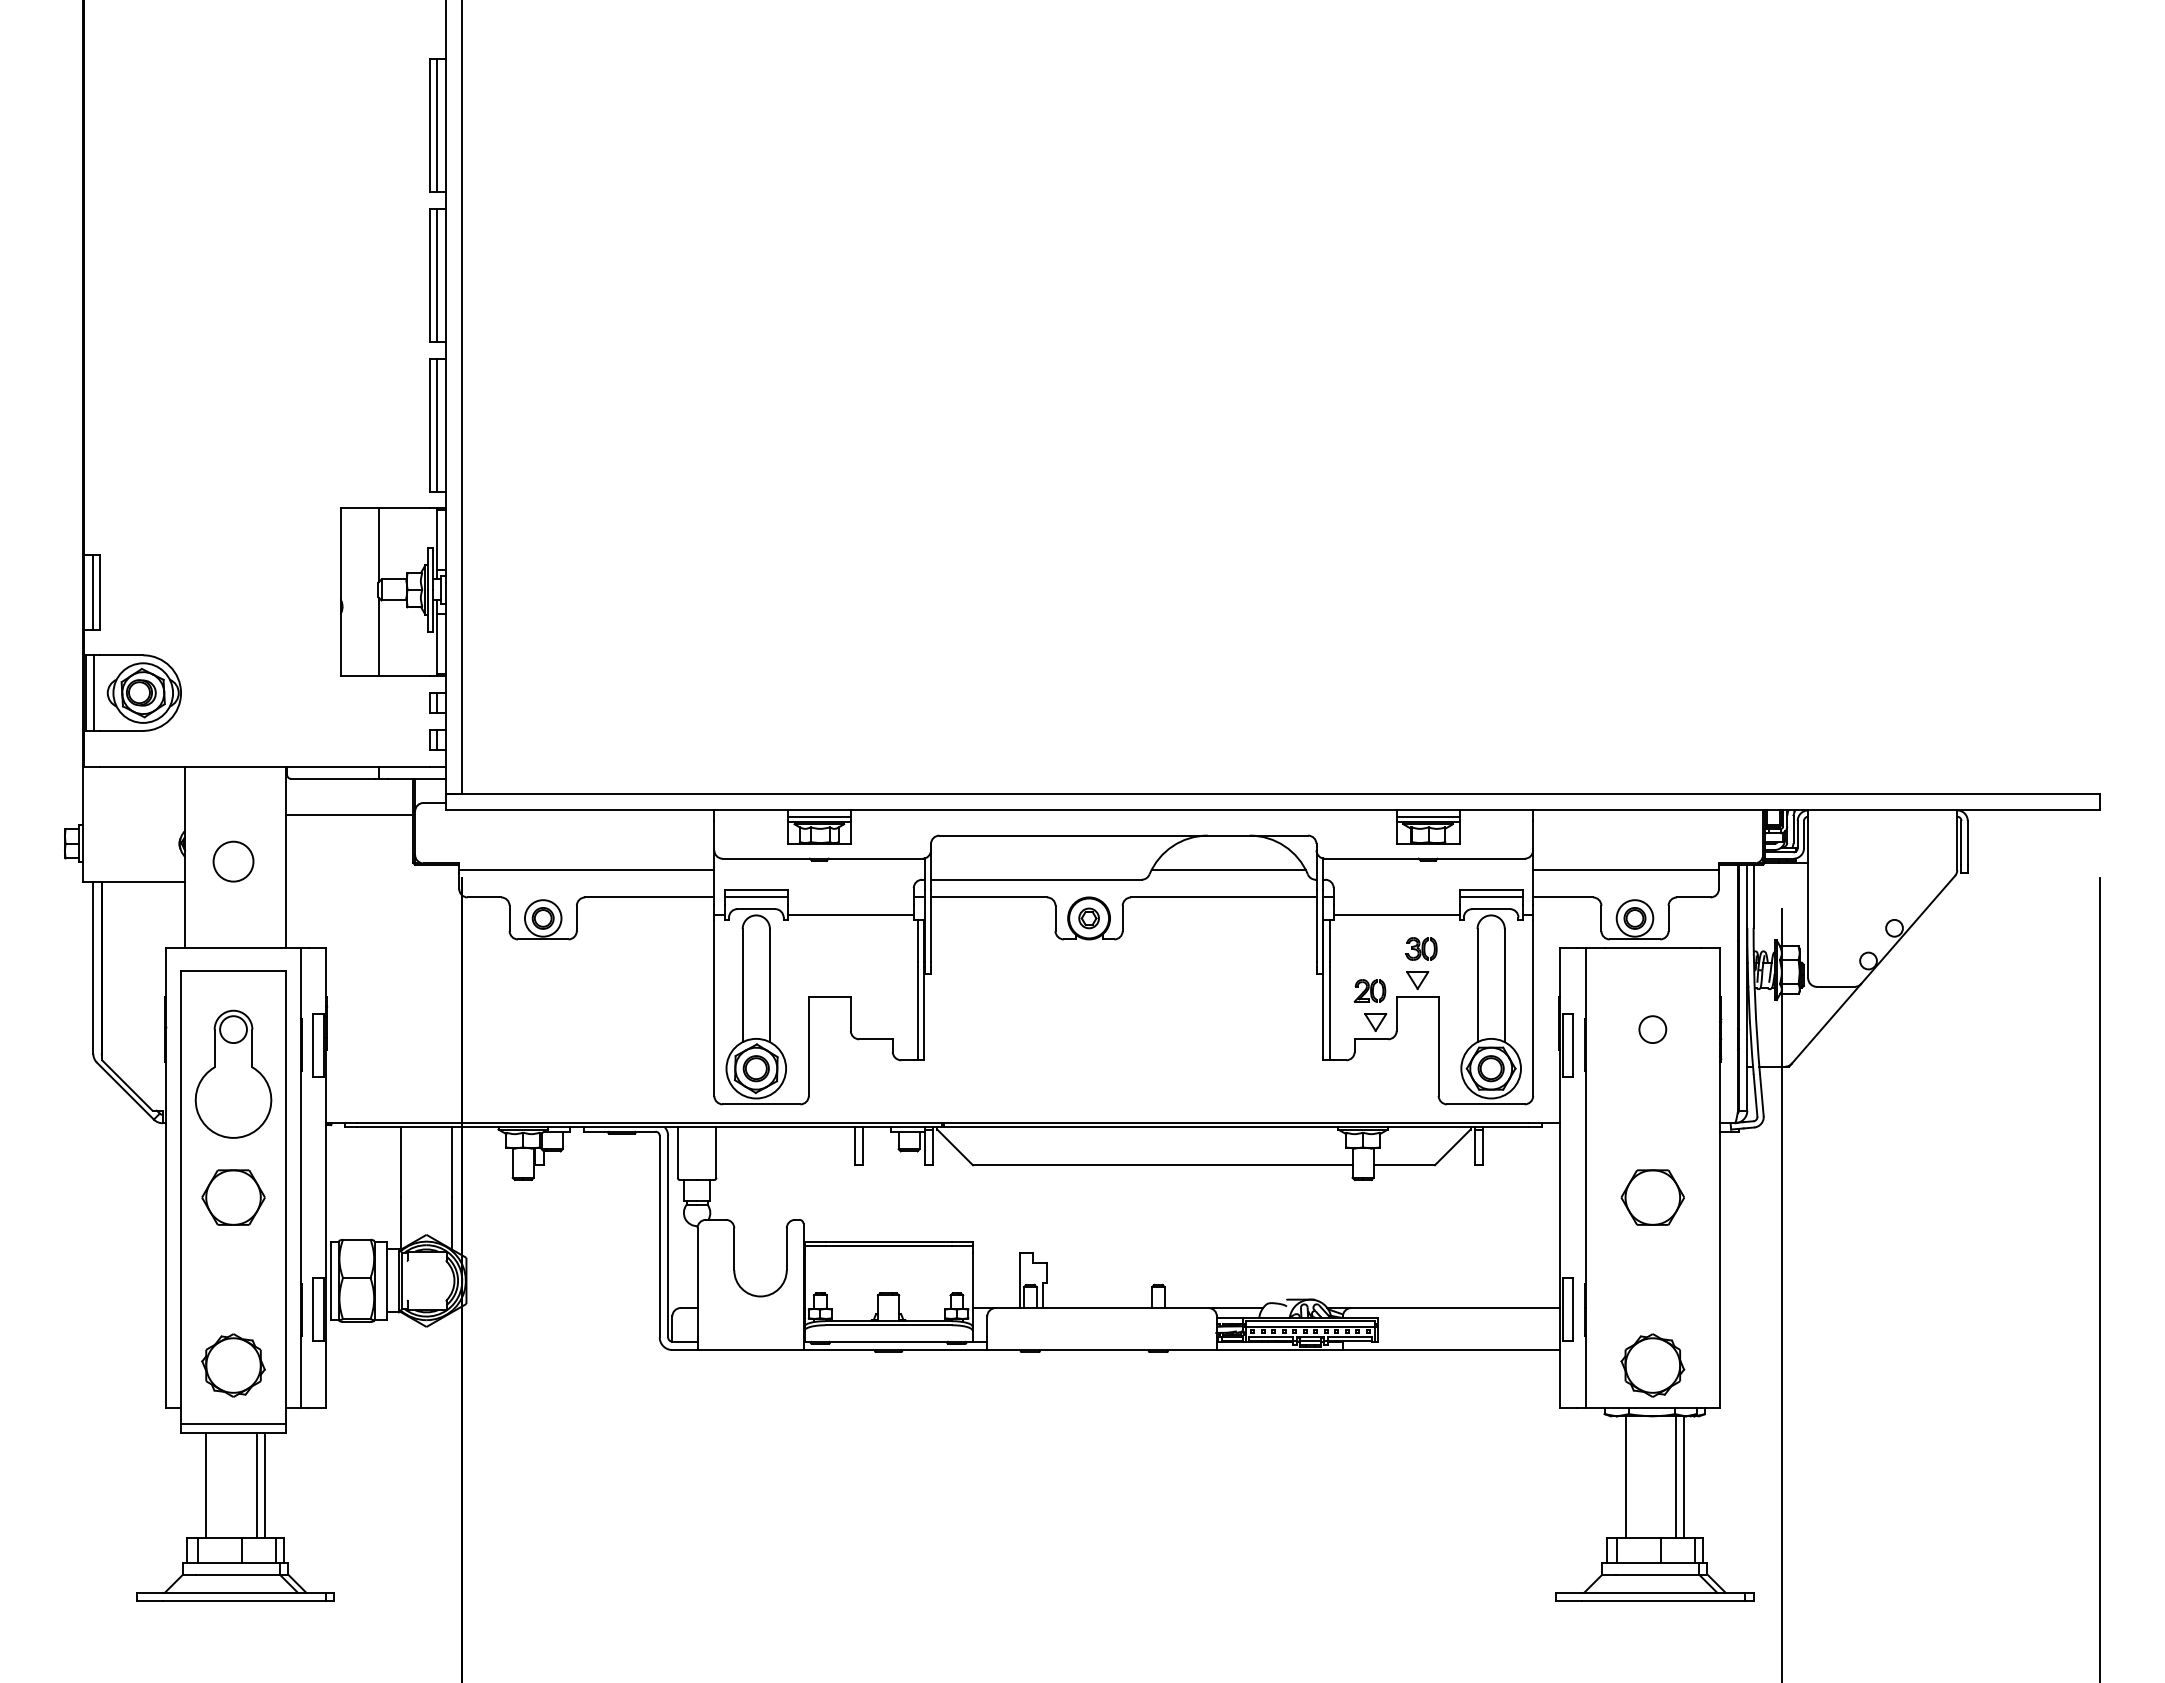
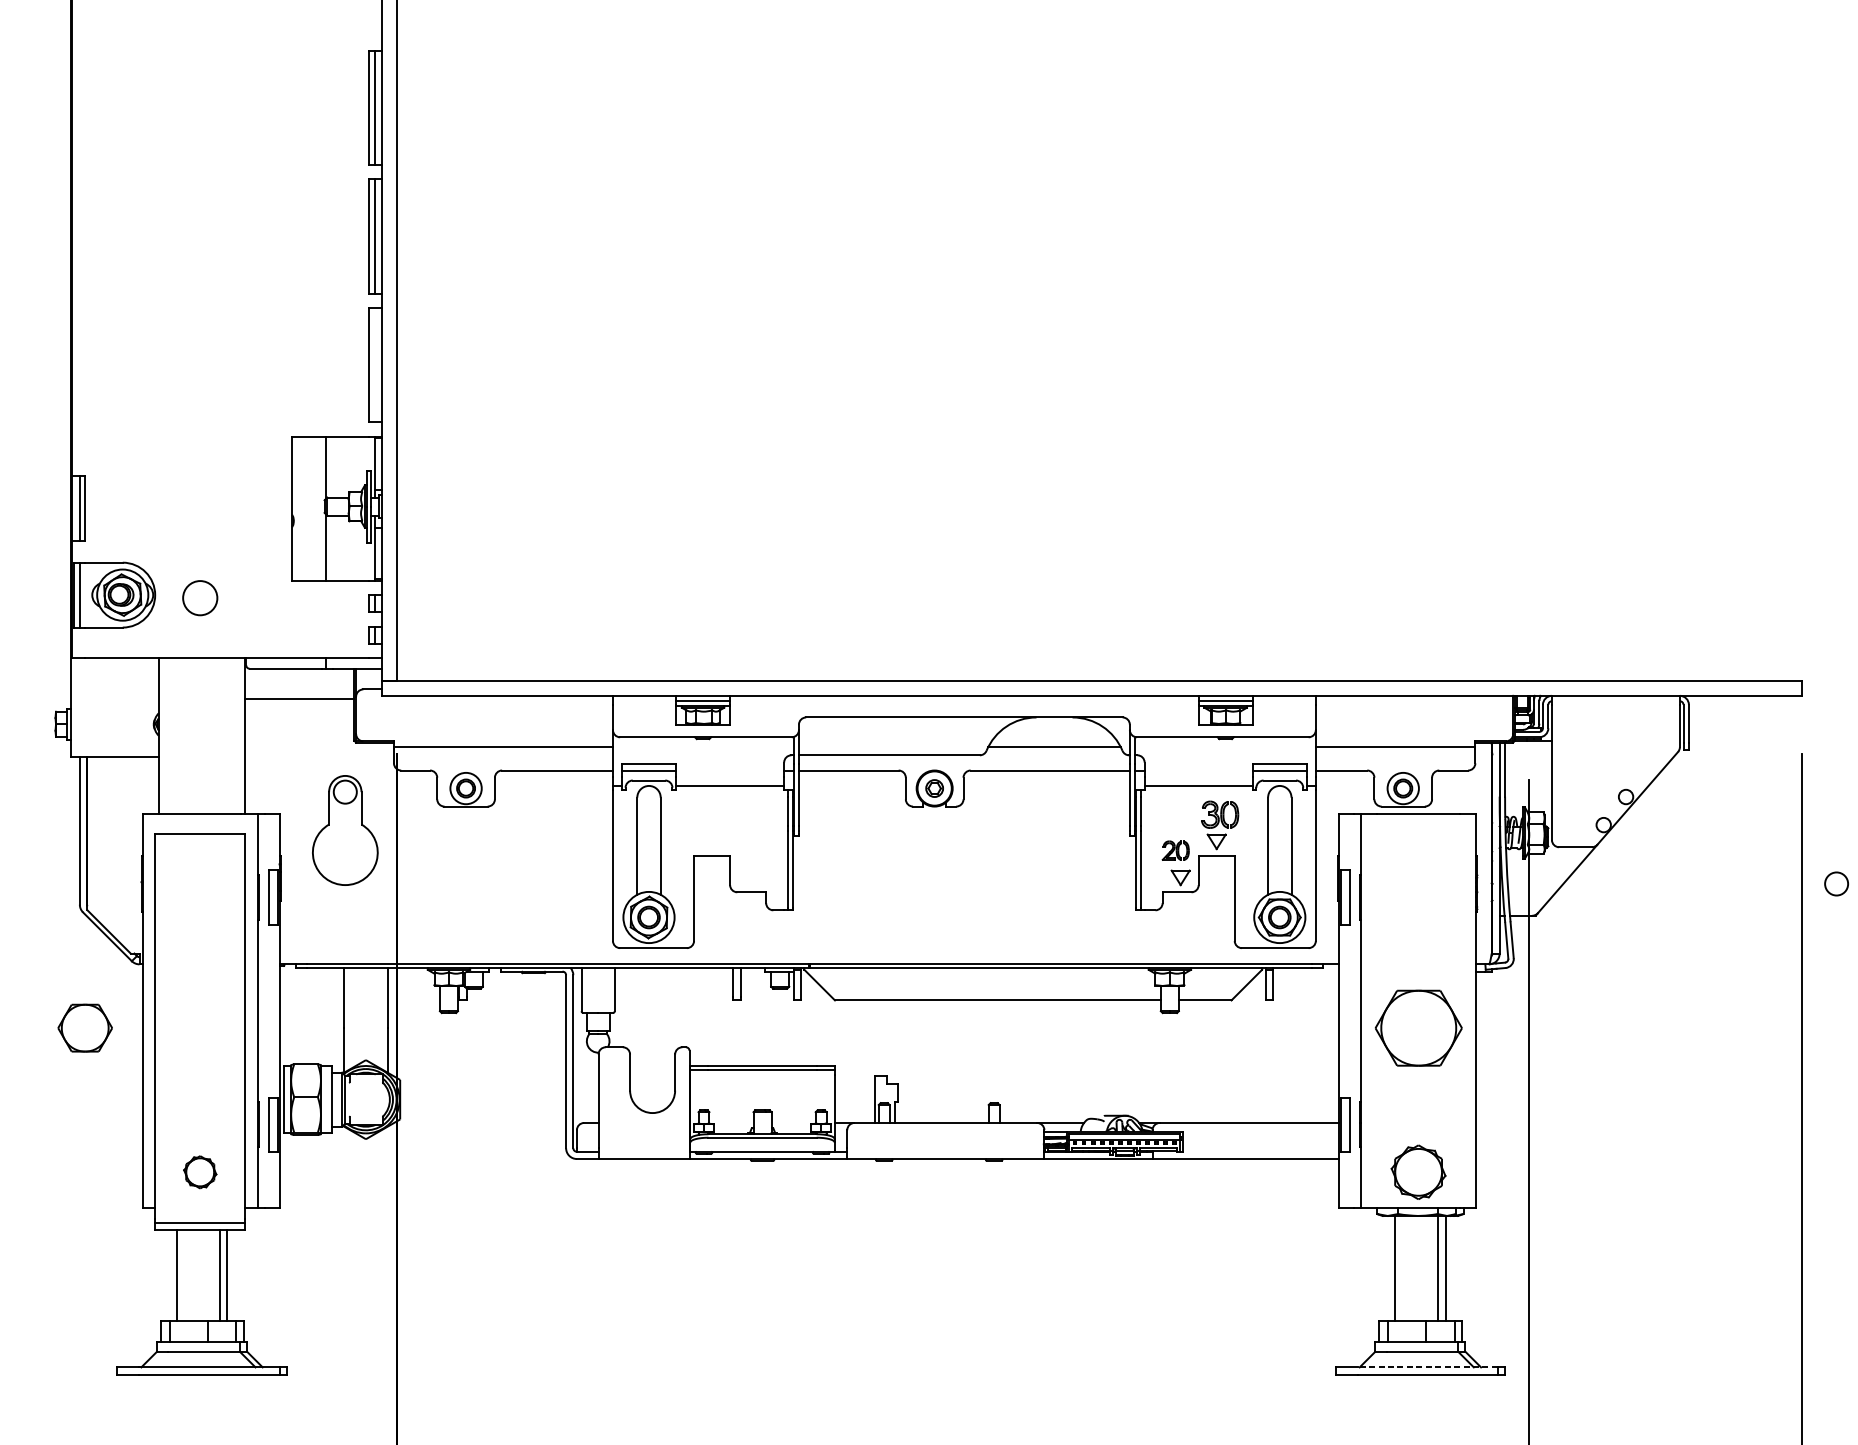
line: (437, 424) -> (375, 364), removed
circle: (233, 861) -> (200, 598), moved
part: (1421, 948) -> (1219, 814), size x1.4
circle: (1652, 1029) -> (1836, 883), moved
part: (233, 1073) -> (345, 829), moved
part: (233, 1197) -> (85, 1028), moved
part: (1652, 1197) -> (1418, 1028), size x1.6
part: (233, 1365) -> (200, 1172), size x0.6
line: (1663, 1592) -> (1427, 1367), solid -> dashed

